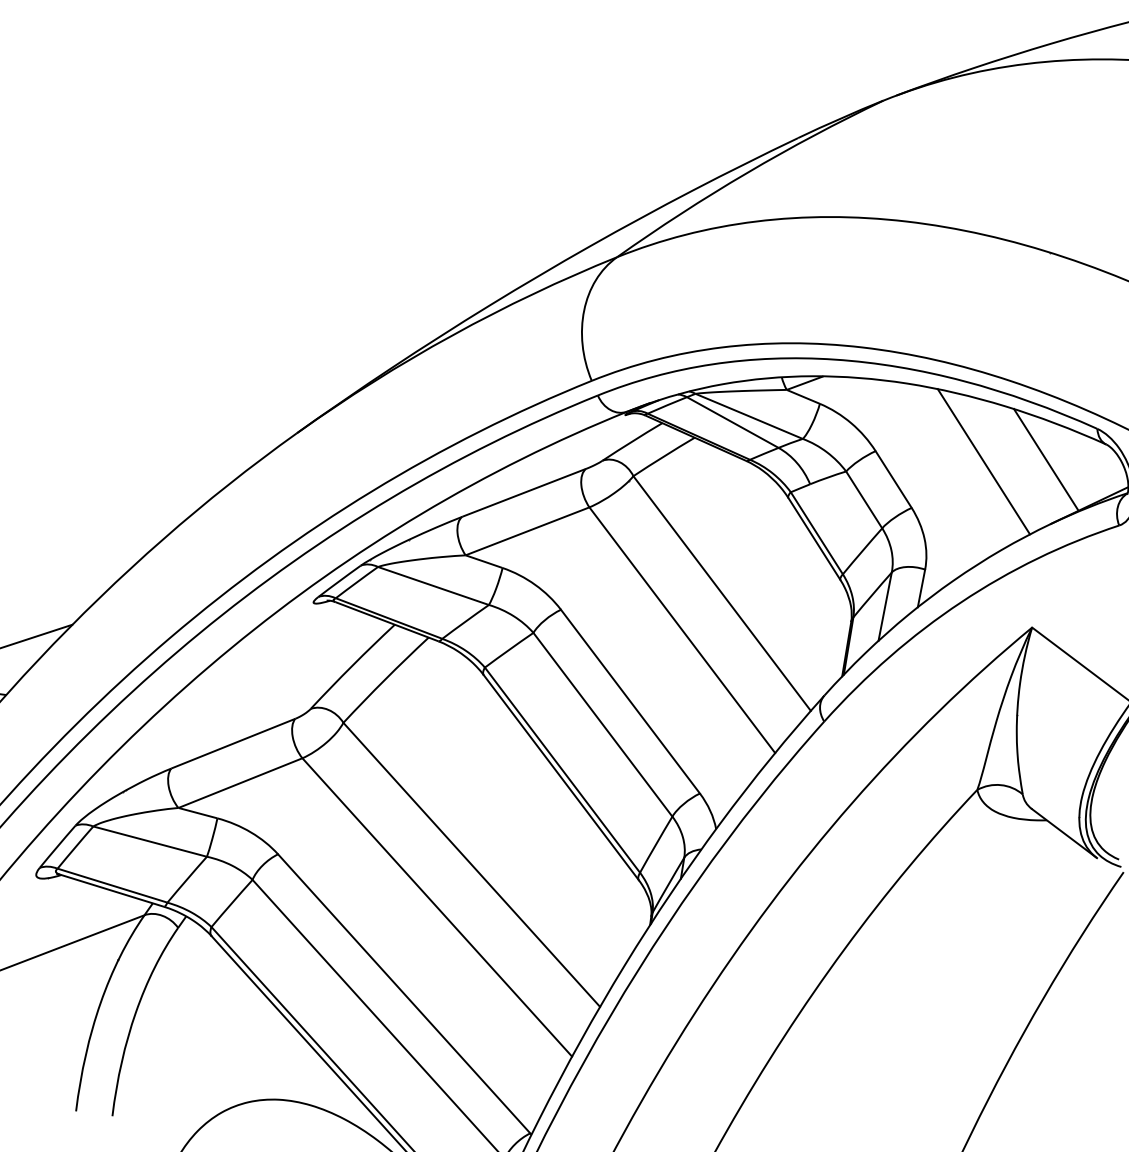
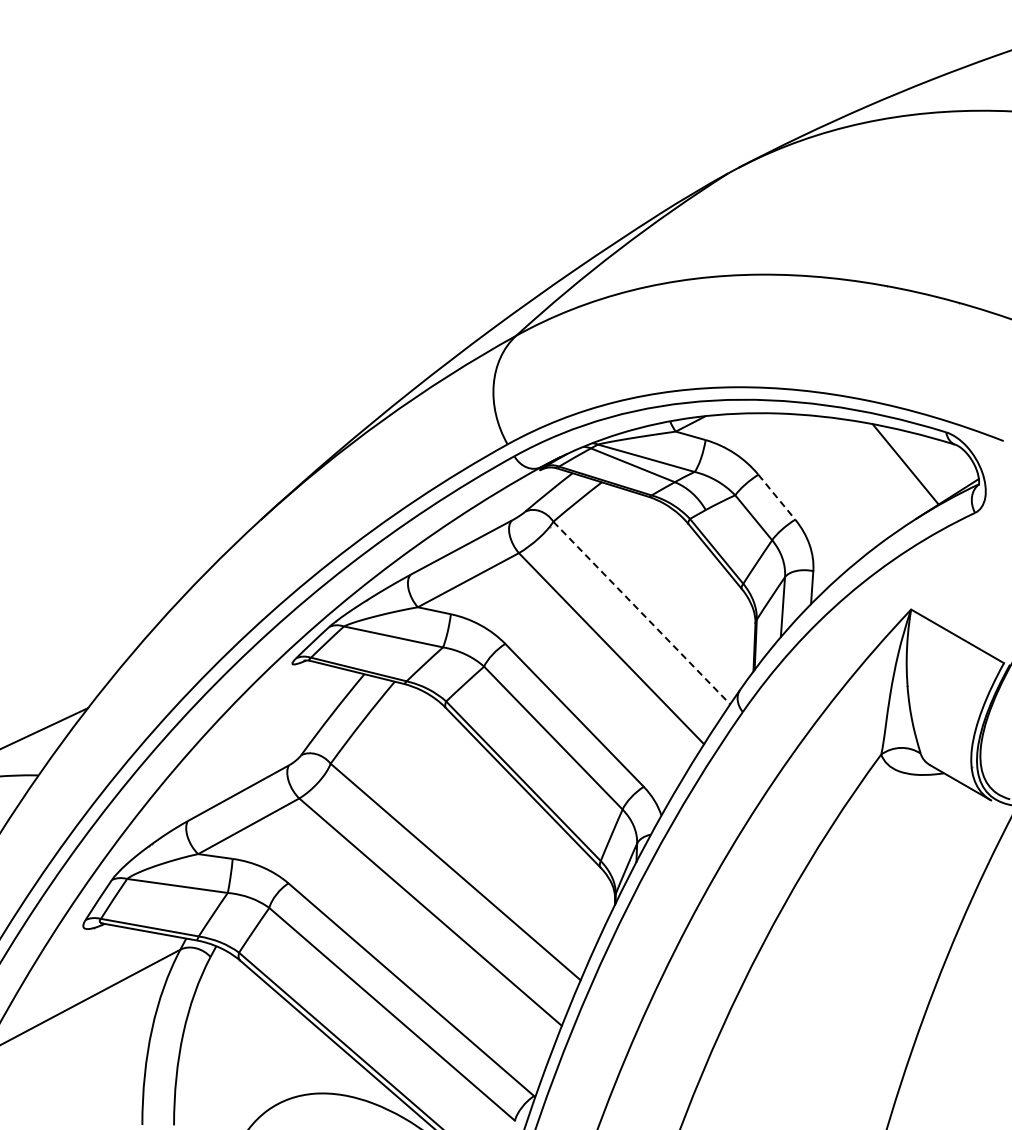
line: (984, 461) -> (852, 472), removed
line: (894, 479) -> (777, 497), solid -> dashed
line: (722, 594) -> (642, 613), solid -> dashed

